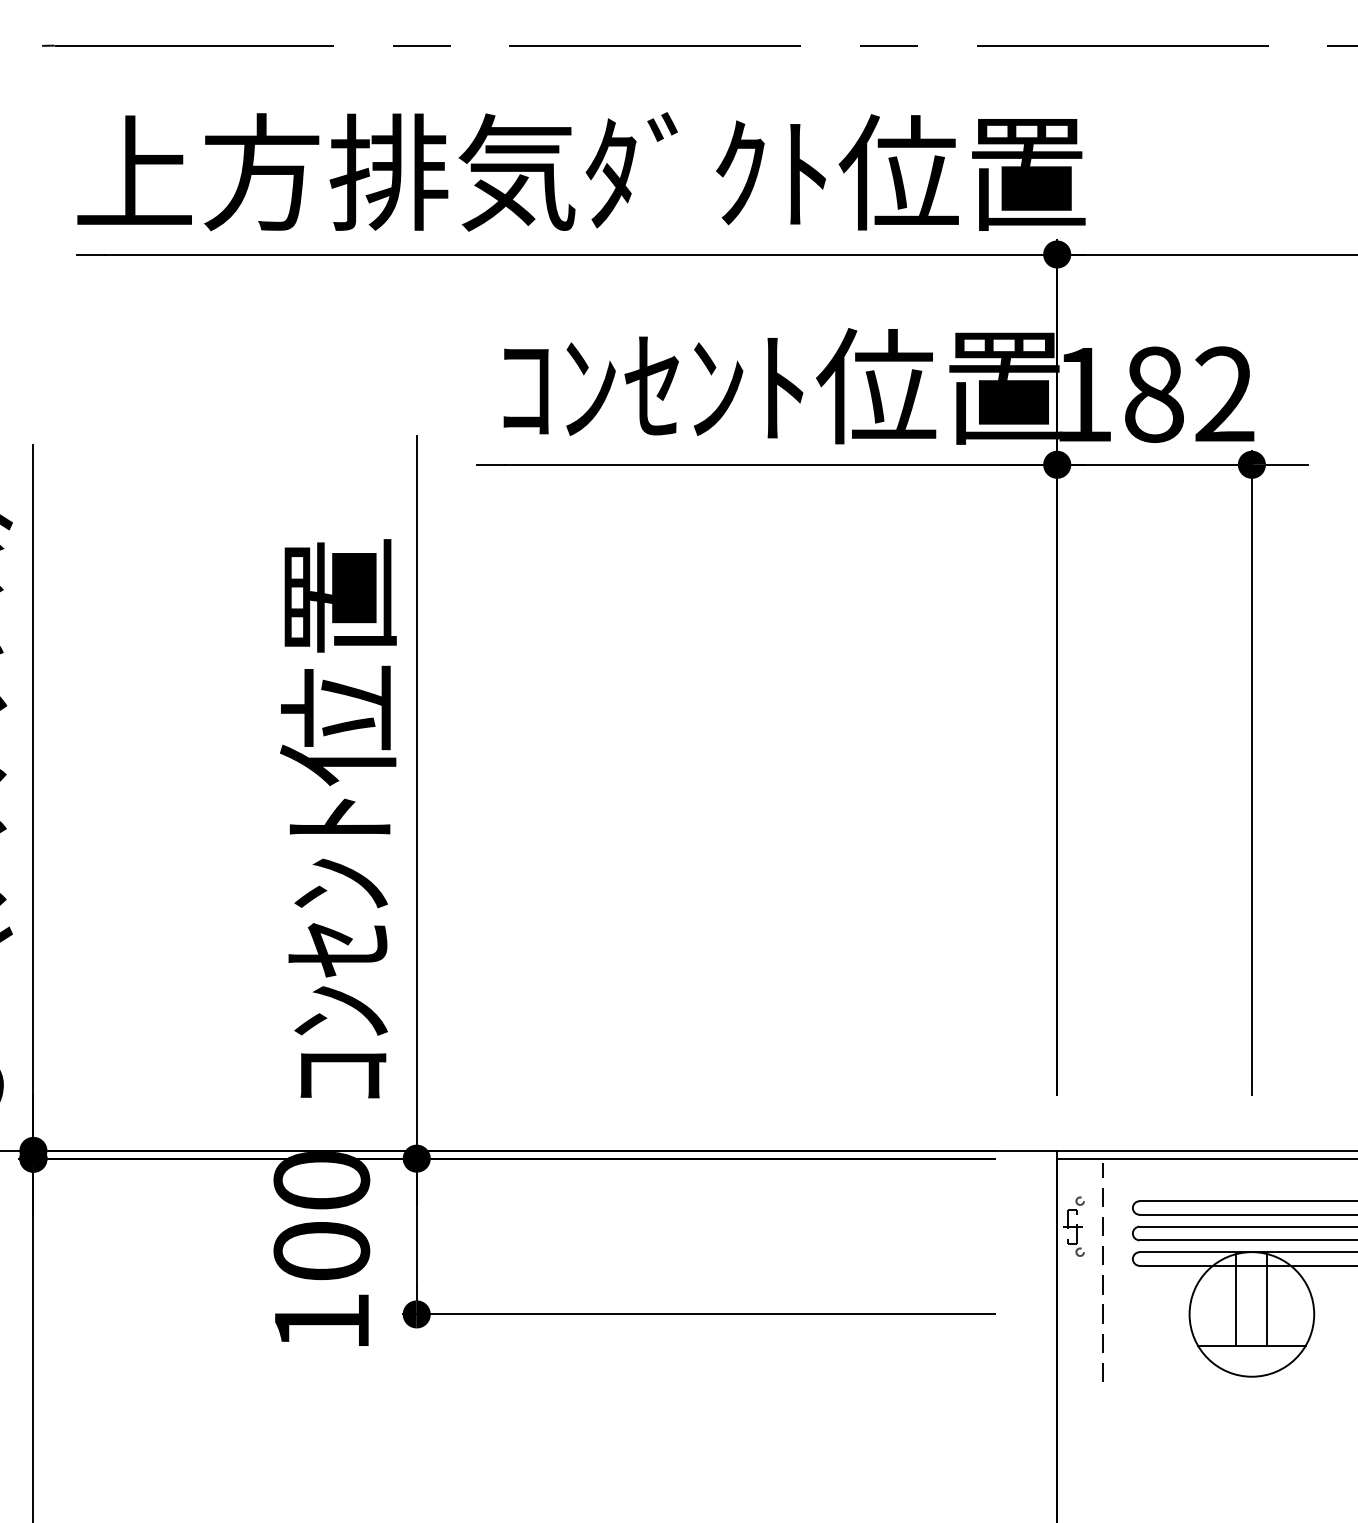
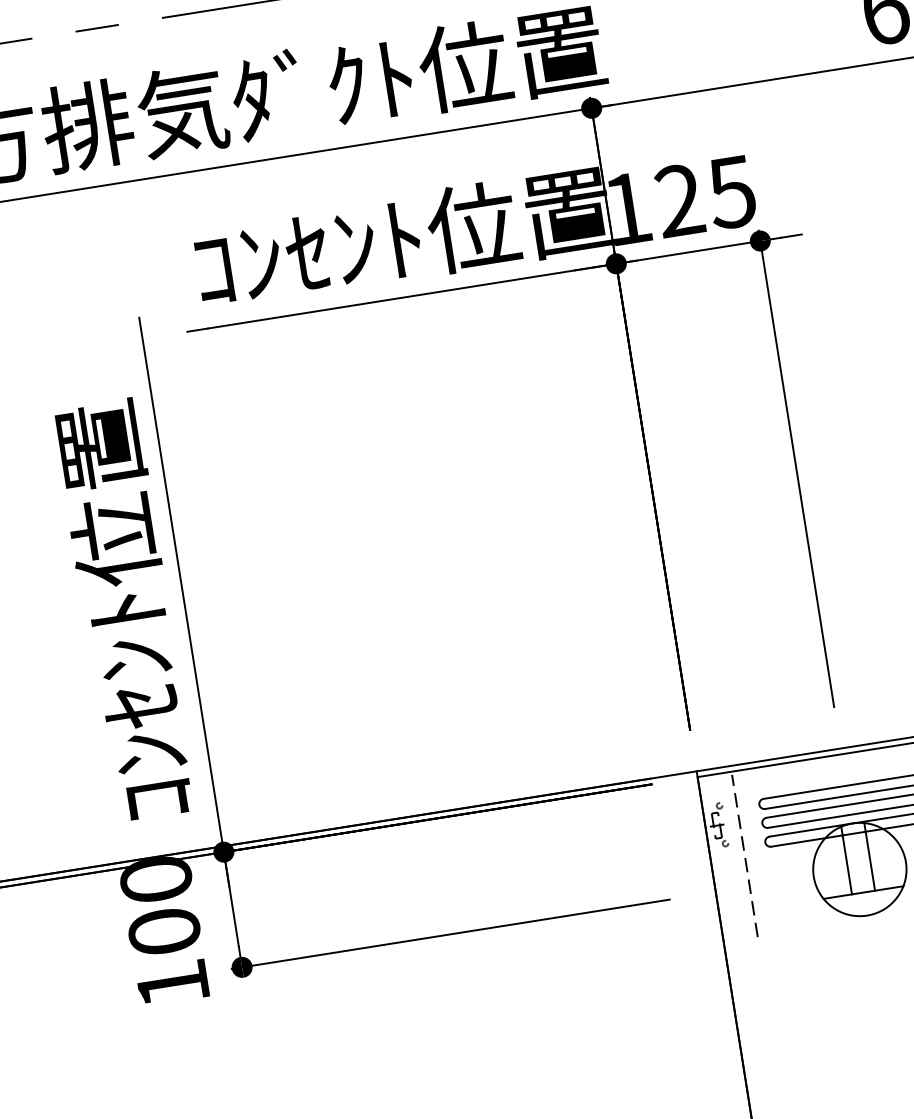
text: (1189, 394) -> (705, 196), 182 -> 125

